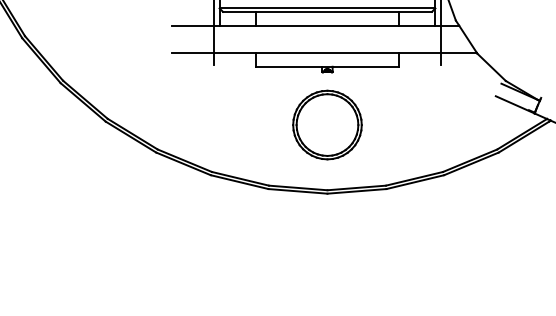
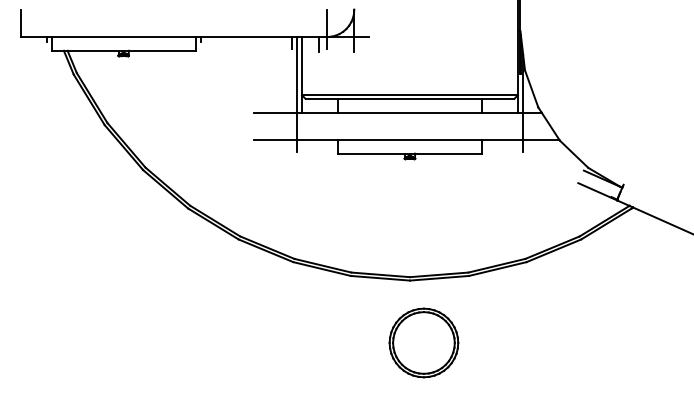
part: (327, 124) -> (423, 342), moved

